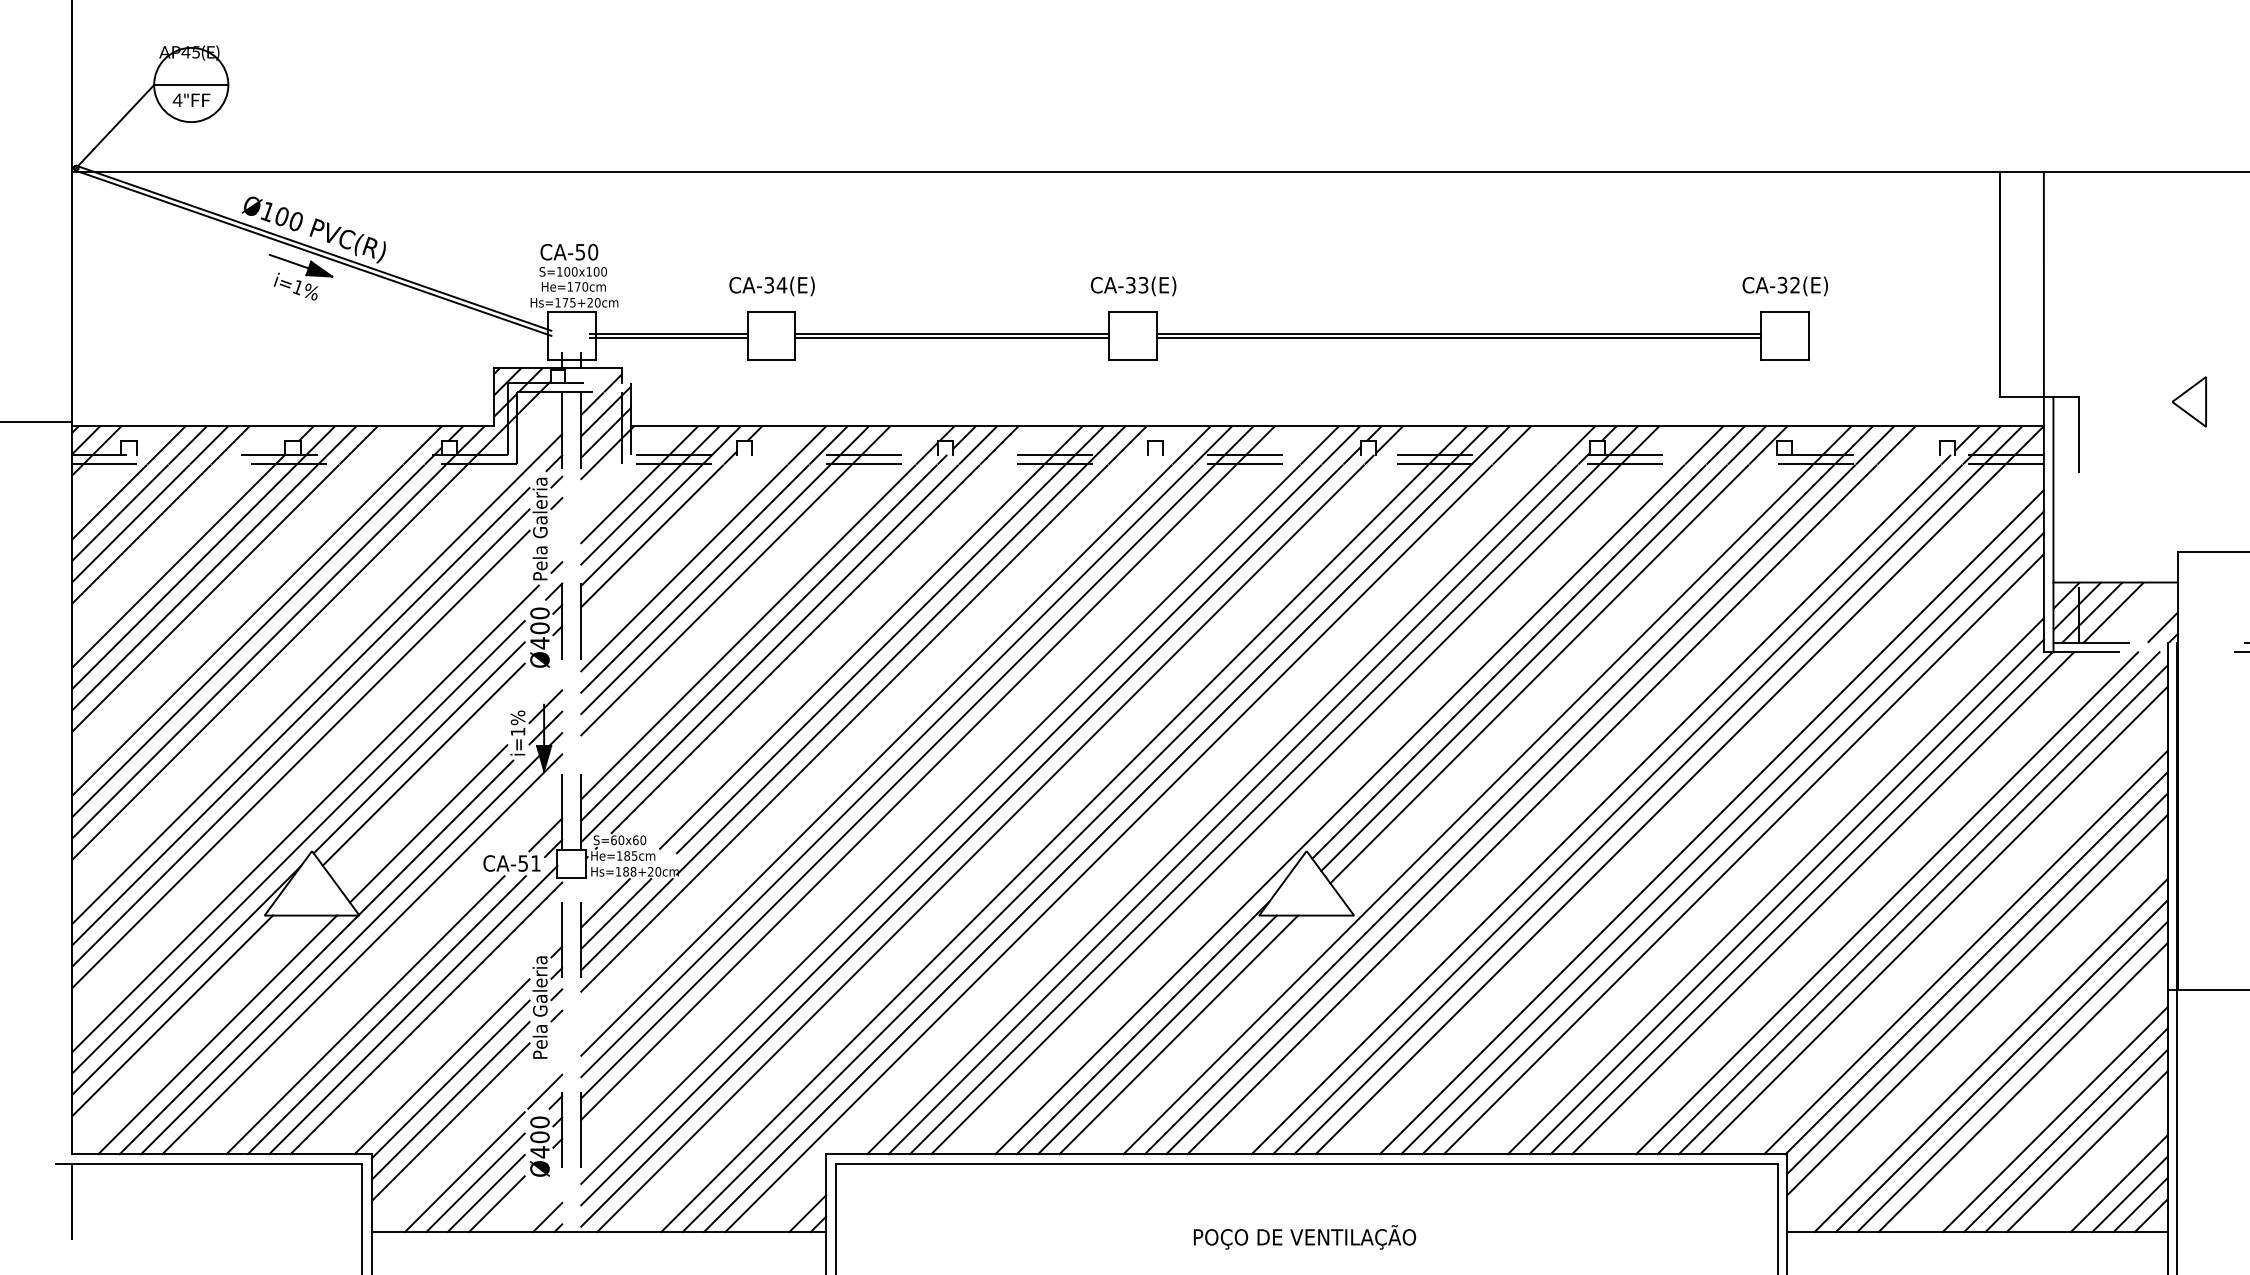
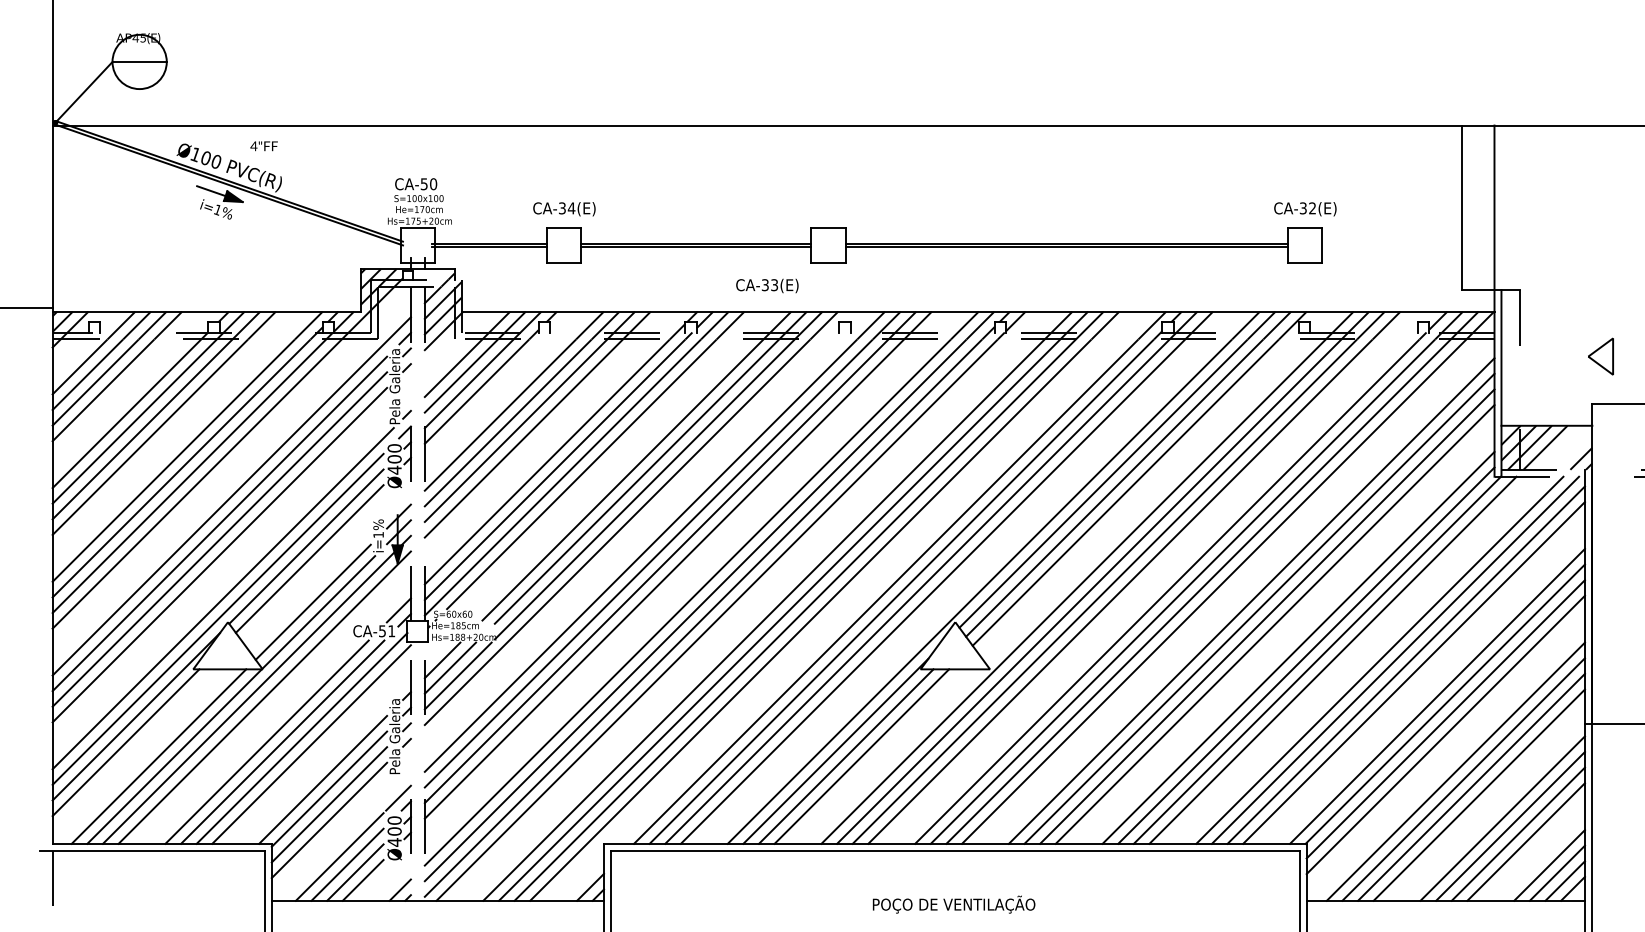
text: (191, 99) -> (264, 145), moved
text: (1133, 286) -> (767, 286), moved
part: (2189, 401) -> (1600, 356), moved

